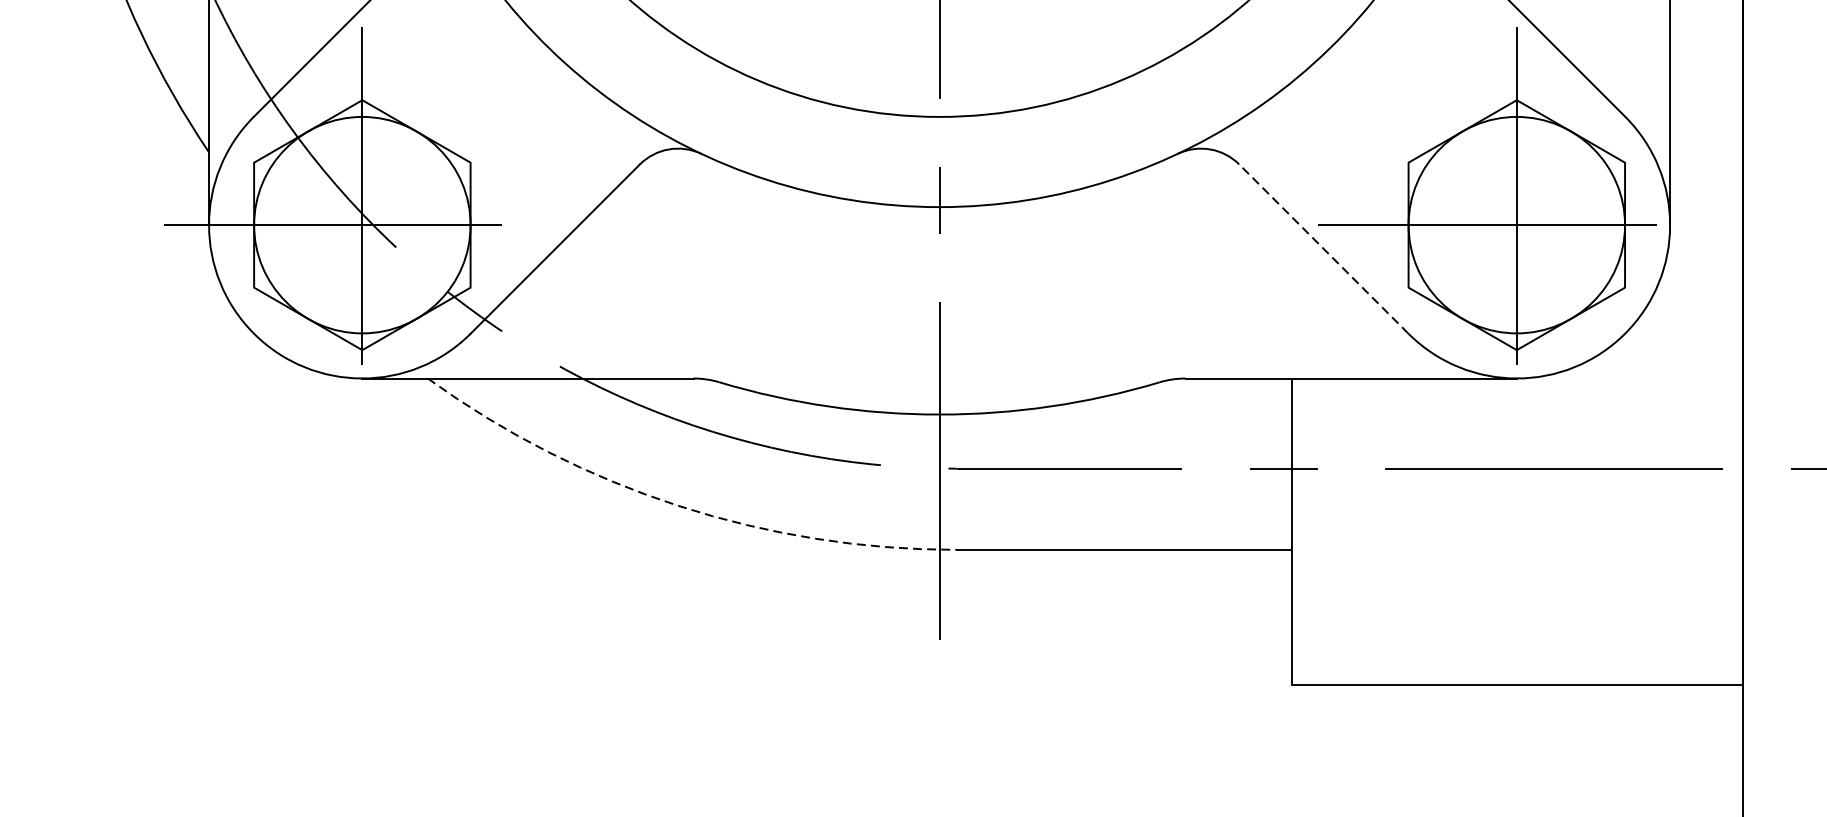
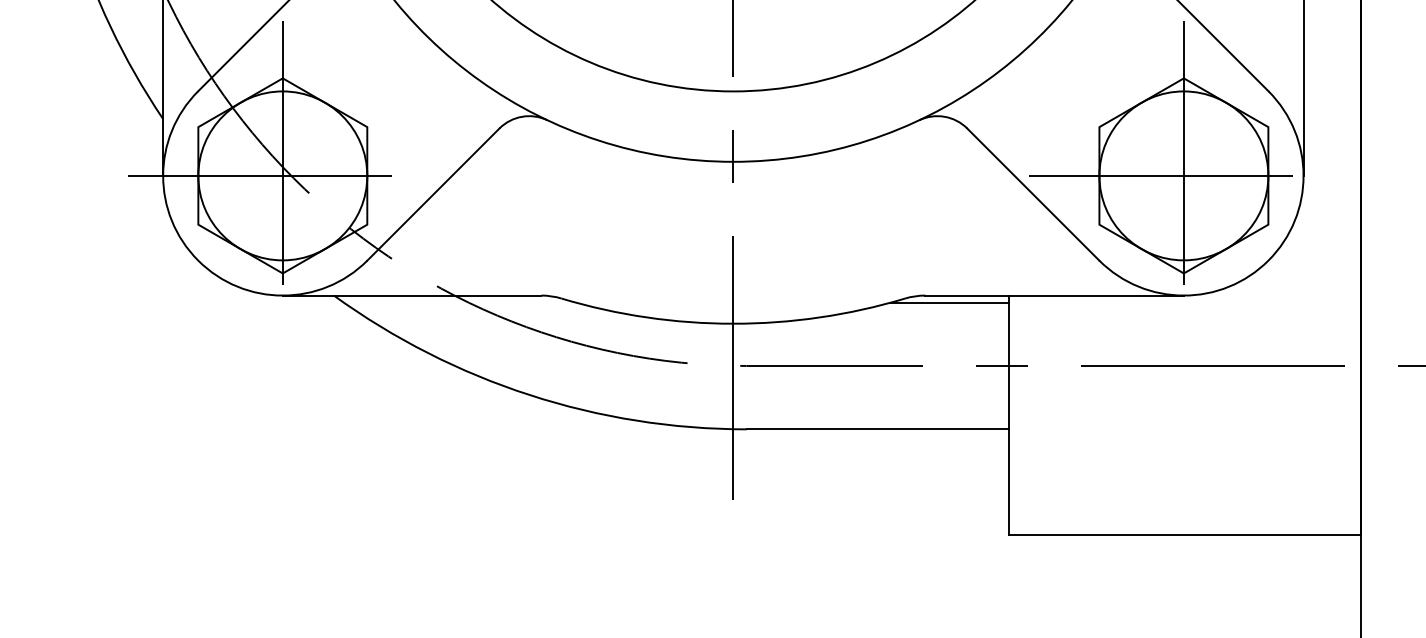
line: (1322, 248) -> (1032, 194), dashed -> solid
line: (1216, 387) -> (949, 302), added
arc: (678, 506) -> (529, 395), dashed -> solid

